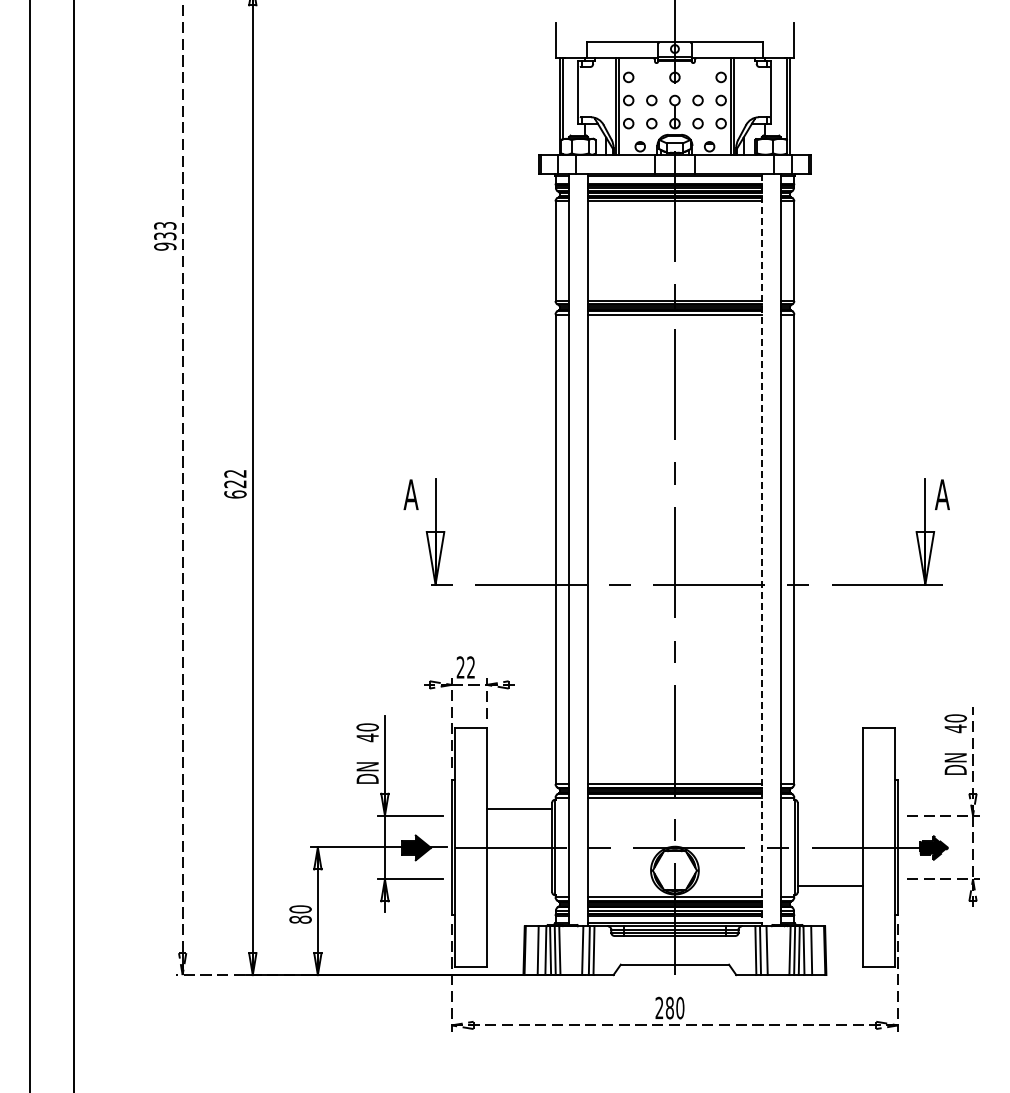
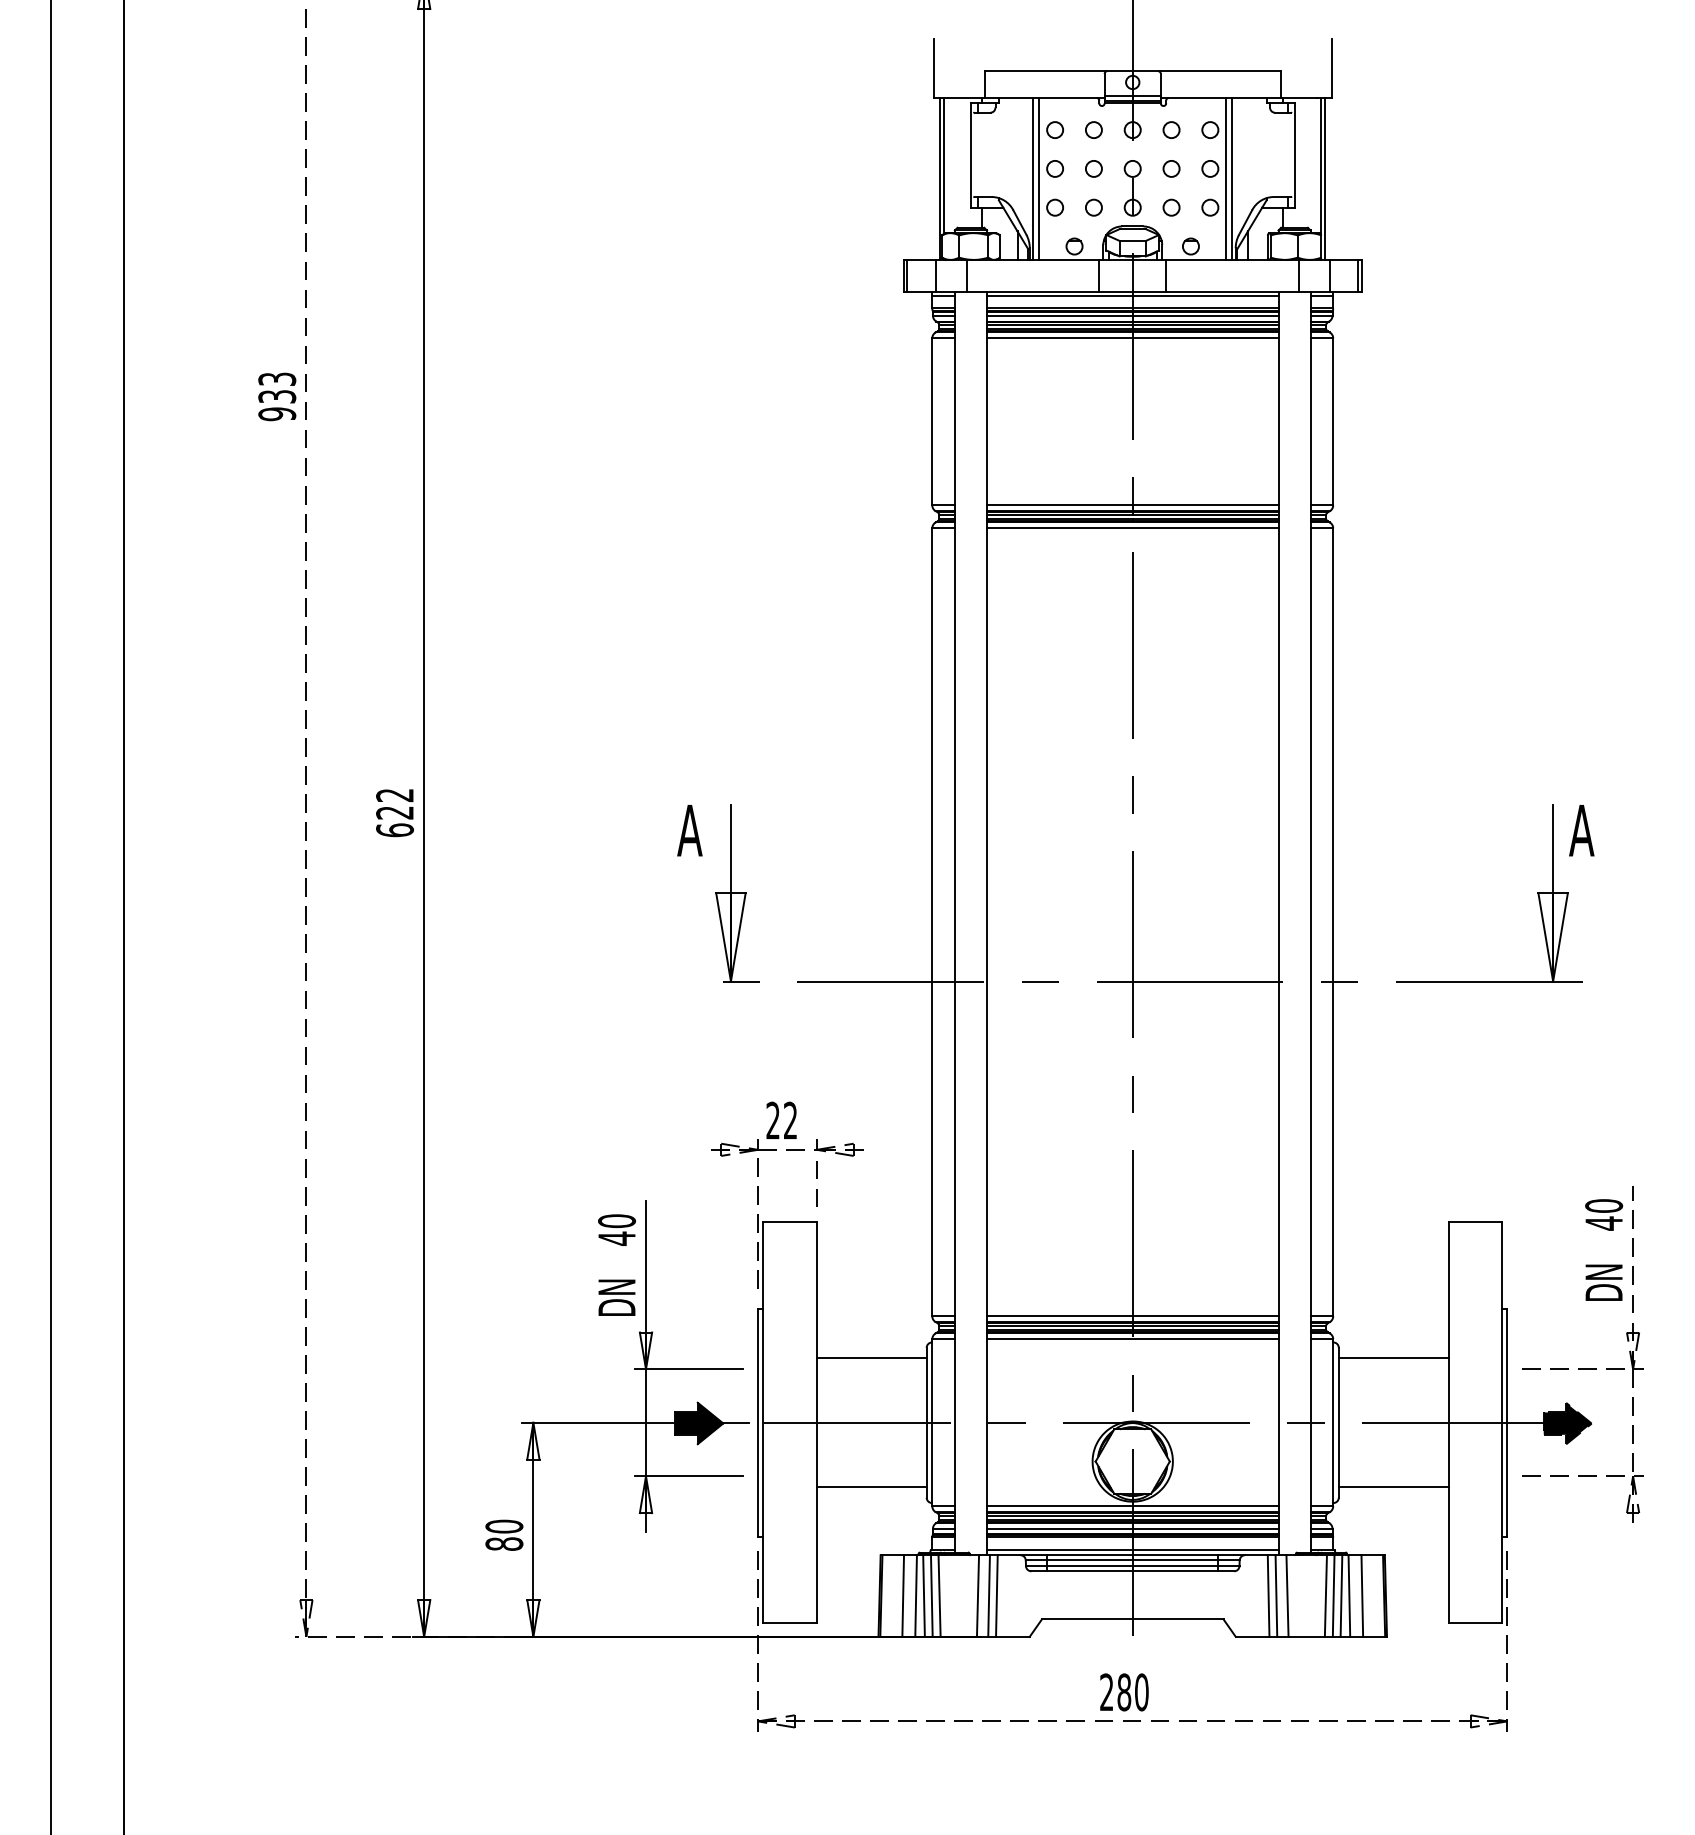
circle: (651, 77) -> (1093, 130), added
circle: (697, 77) -> (1170, 130), added
line: (761, 550) -> (1278, 924), dashed -> solid
line: (830, 809) -> (1393, 1358), added
line: (519, 886) -> (871, 1488), added

